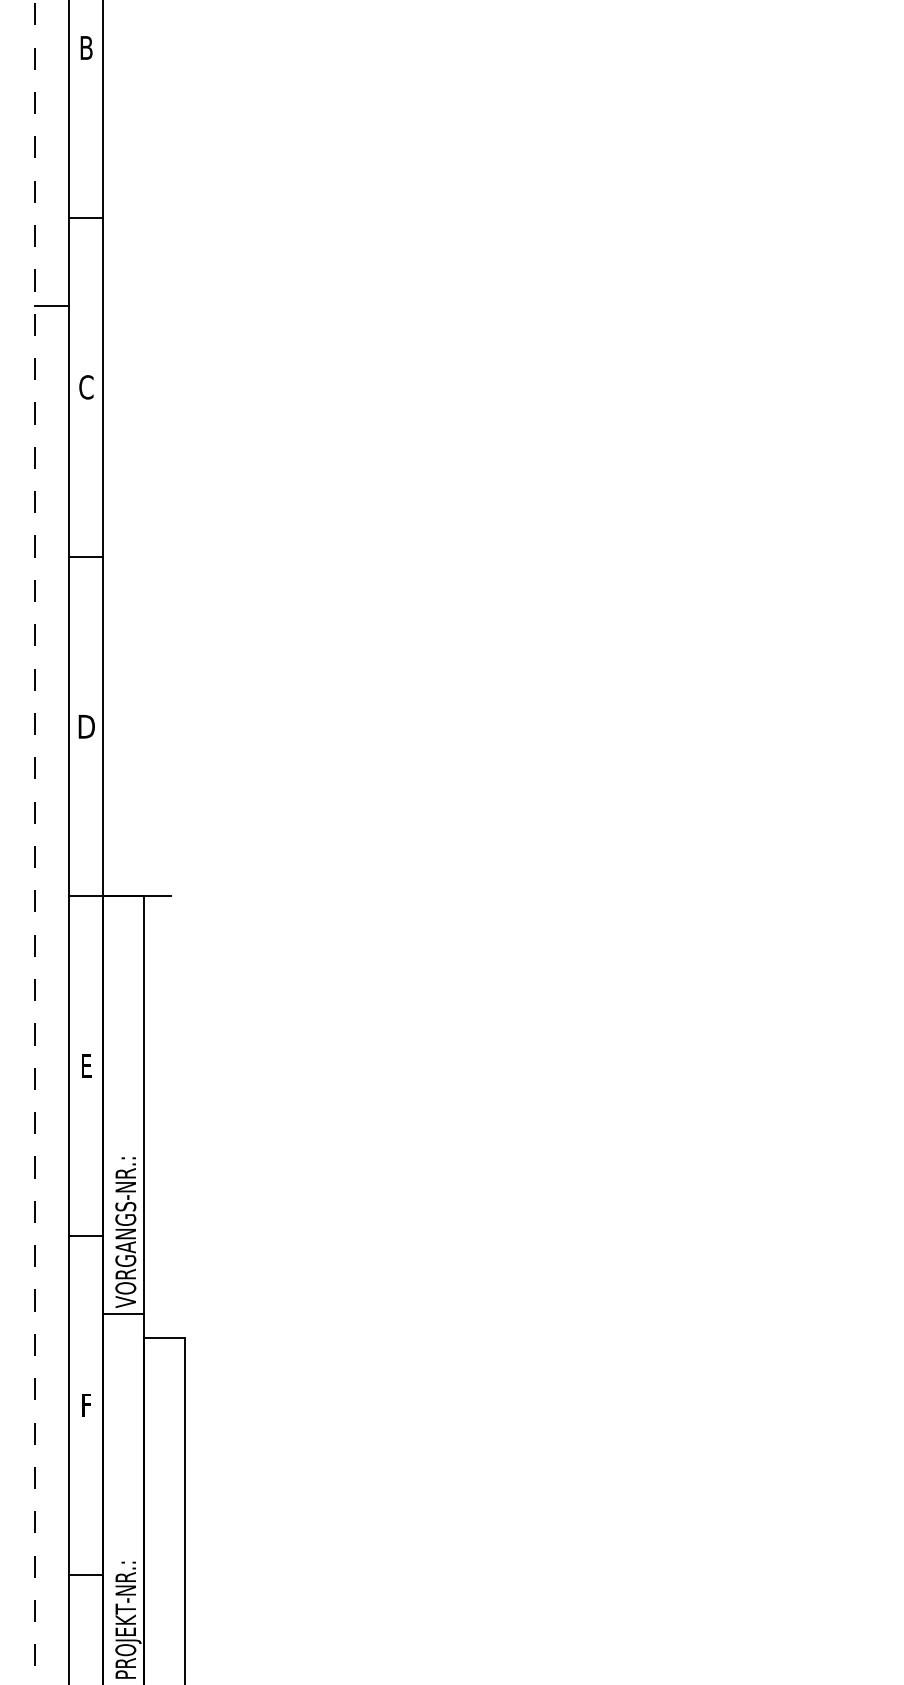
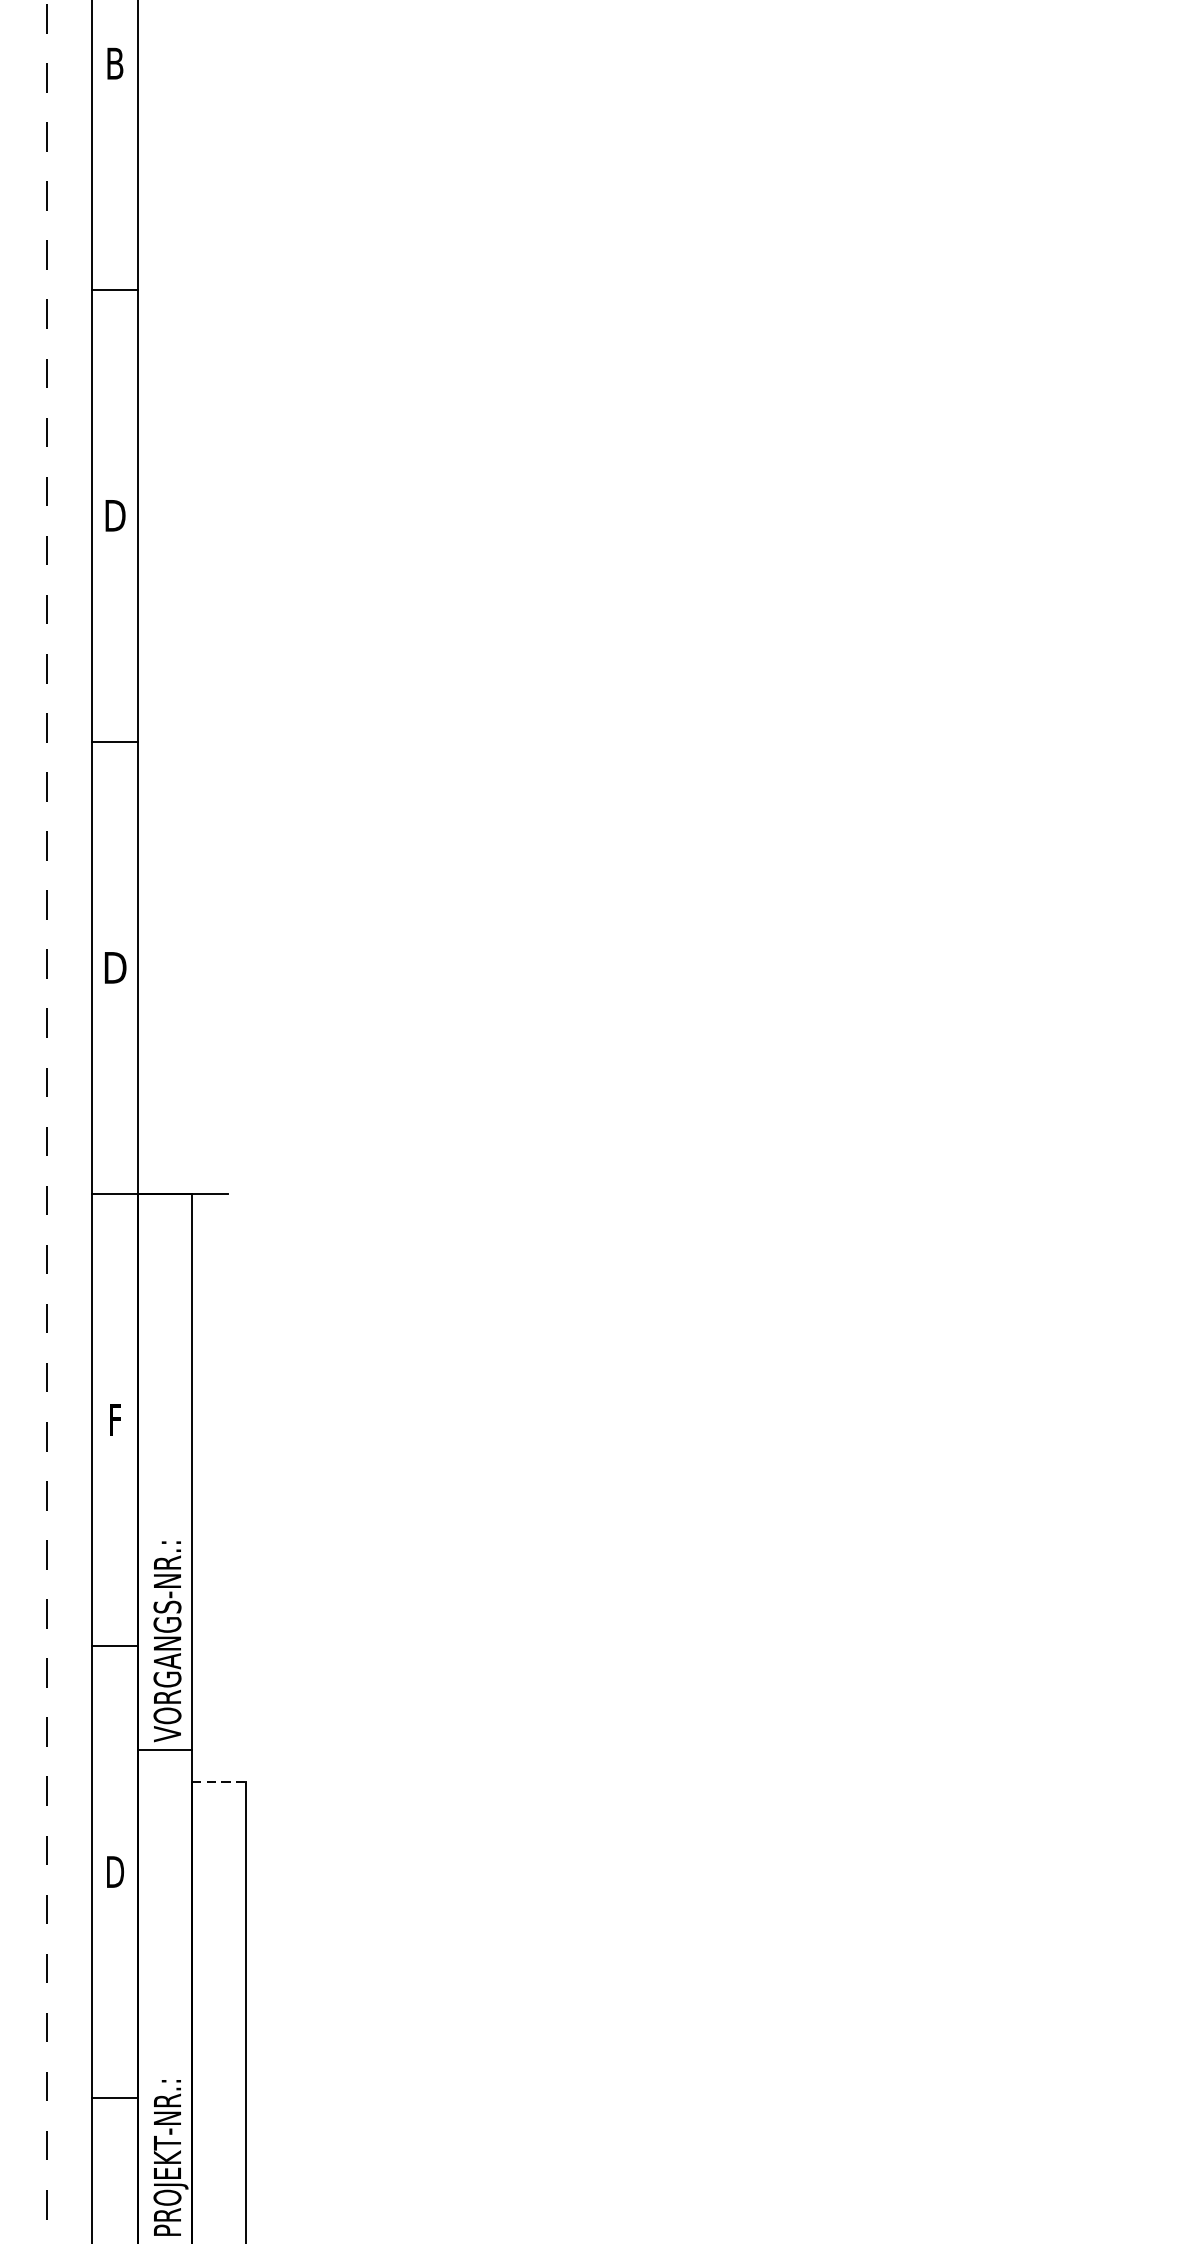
line: (52, 305) -> (69, 406), removed
text: (86, 387) -> (115, 515), C -> D
text: (87, 1067) -> (116, 1421), E -> F
line: (164, 1337) -> (219, 1781), solid -> dashed
text: (86, 1405) -> (115, 1871), F -> D

